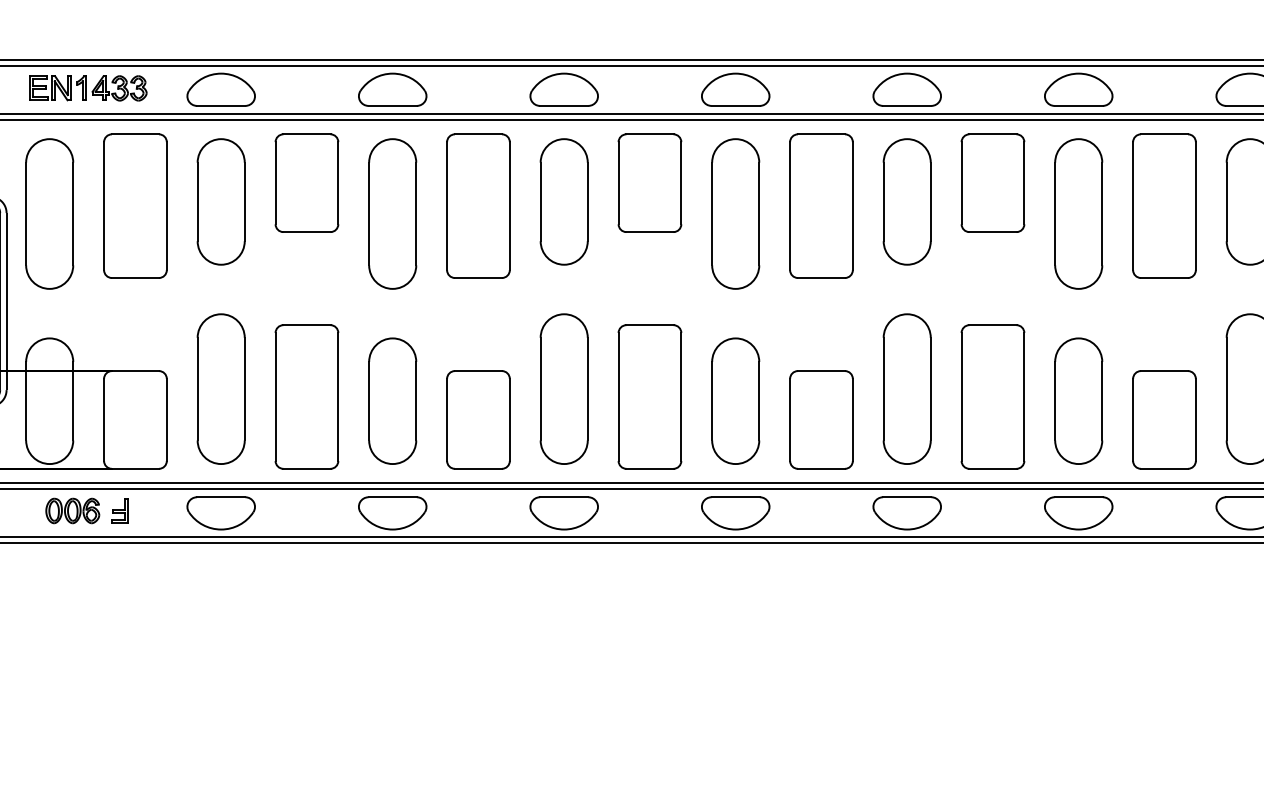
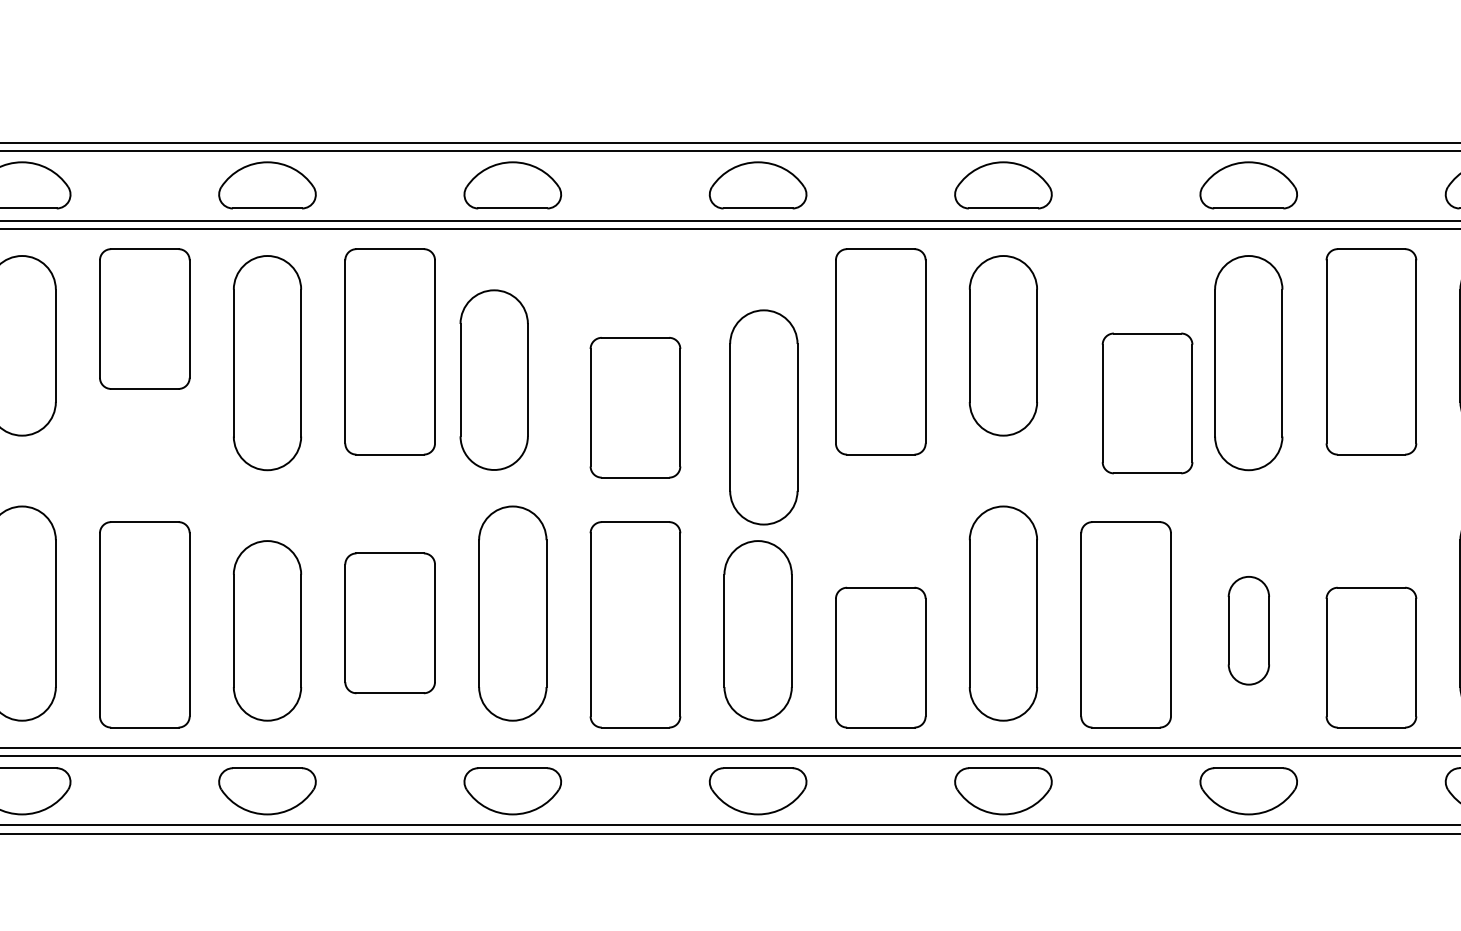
part: (649, 182) -> (634, 406), moved
part: (992, 182) -> (1146, 402), moved
part: (563, 201) -> (493, 379), moved
part: (735, 213) -> (763, 416), moved
part: (1078, 400) -> (1248, 629), size x0.6
part: (478, 419) -> (390, 622), moved

